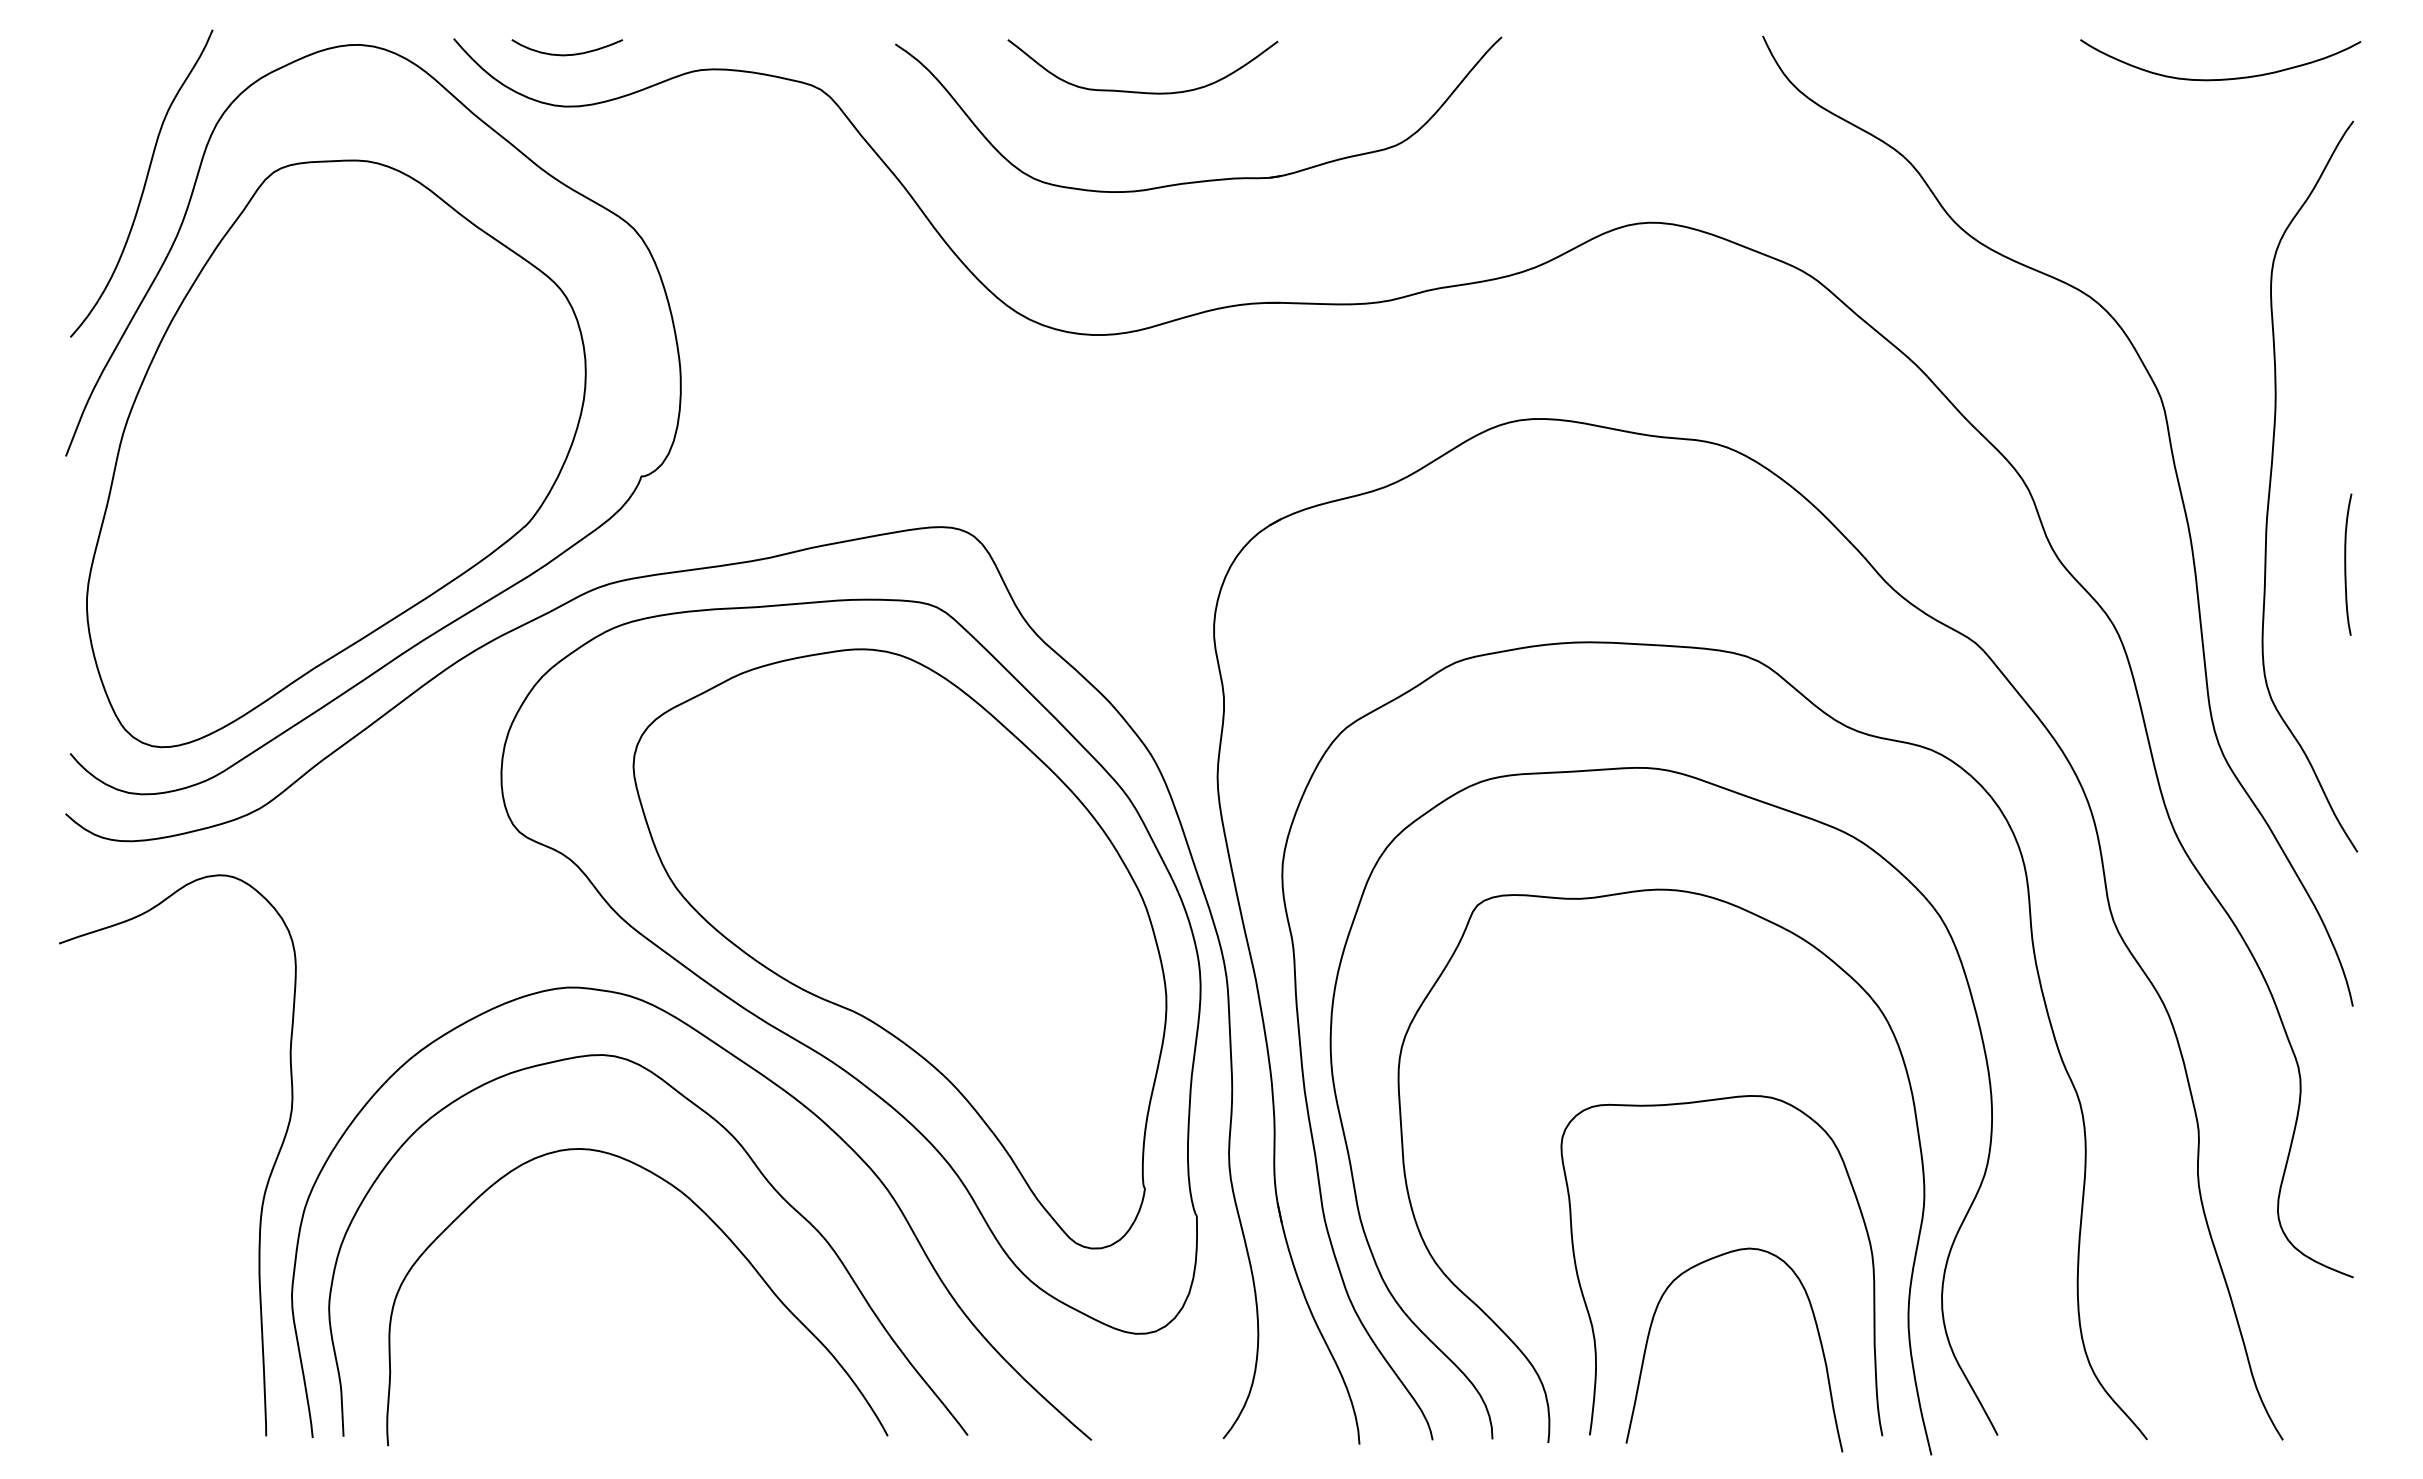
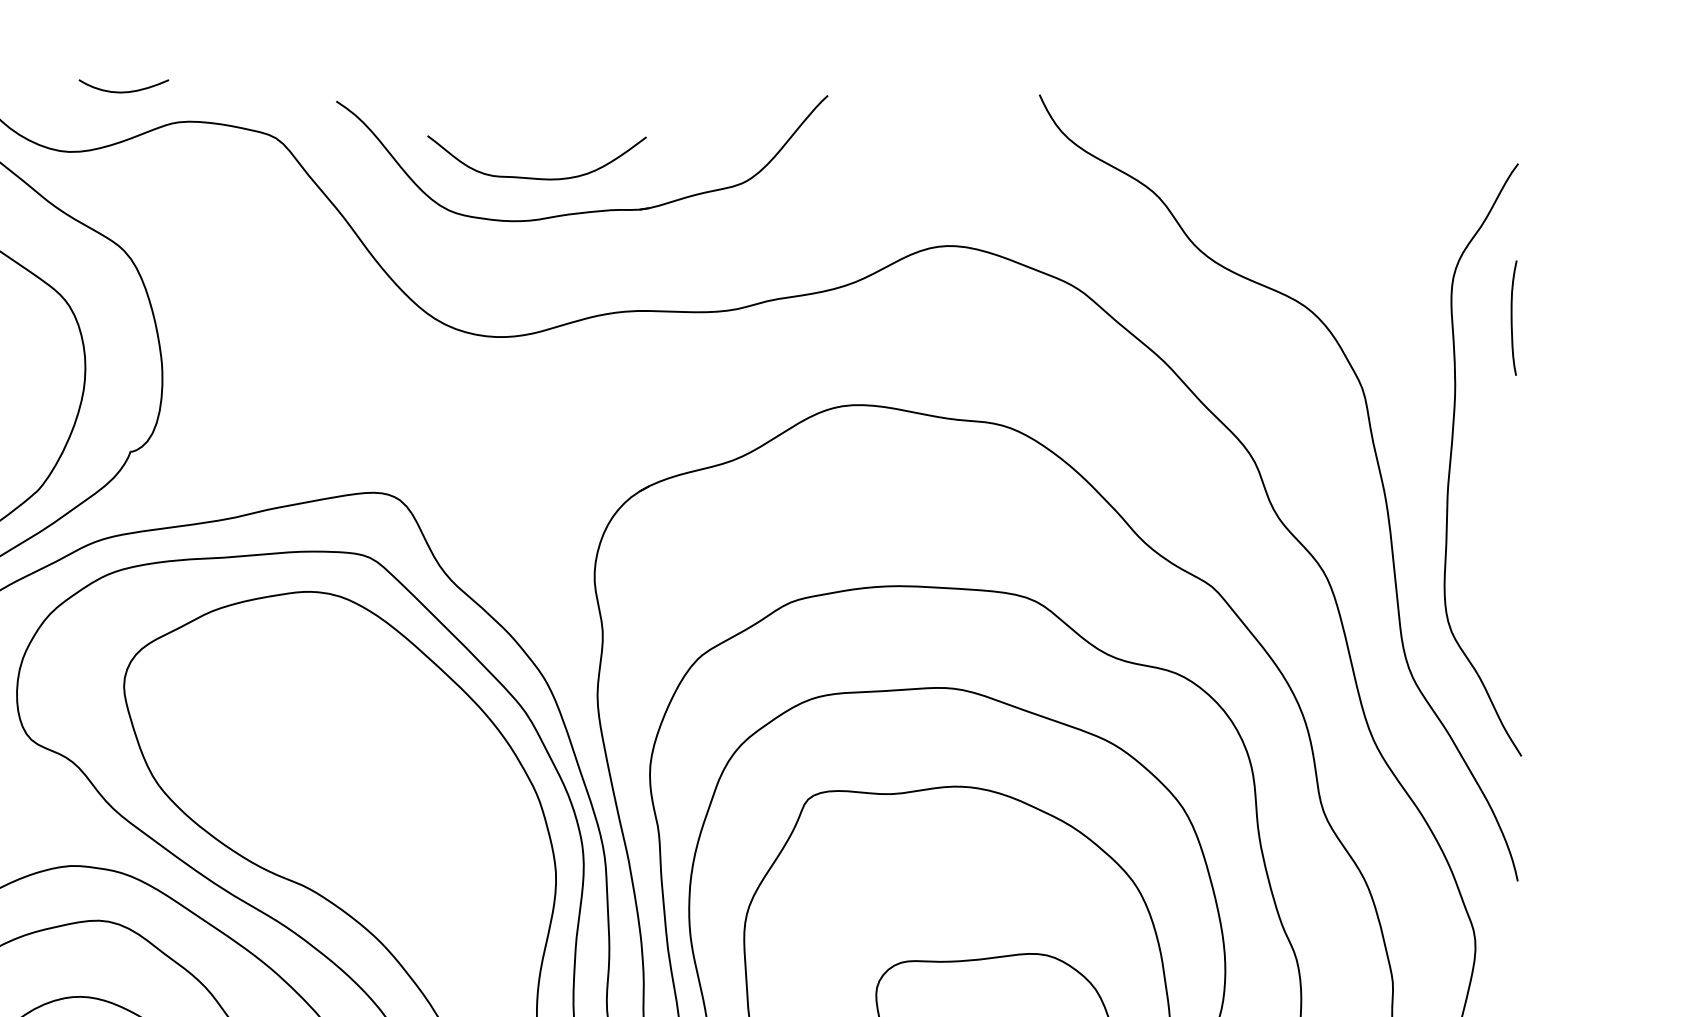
curve: (567, 54) -> (124, 91), moved
curve: (2222, 78) -> (1412, 129), removed
curve: (1141, 91) -> (535, 177), moved
curve: (2346, 564) -> (1512, 318), moved

